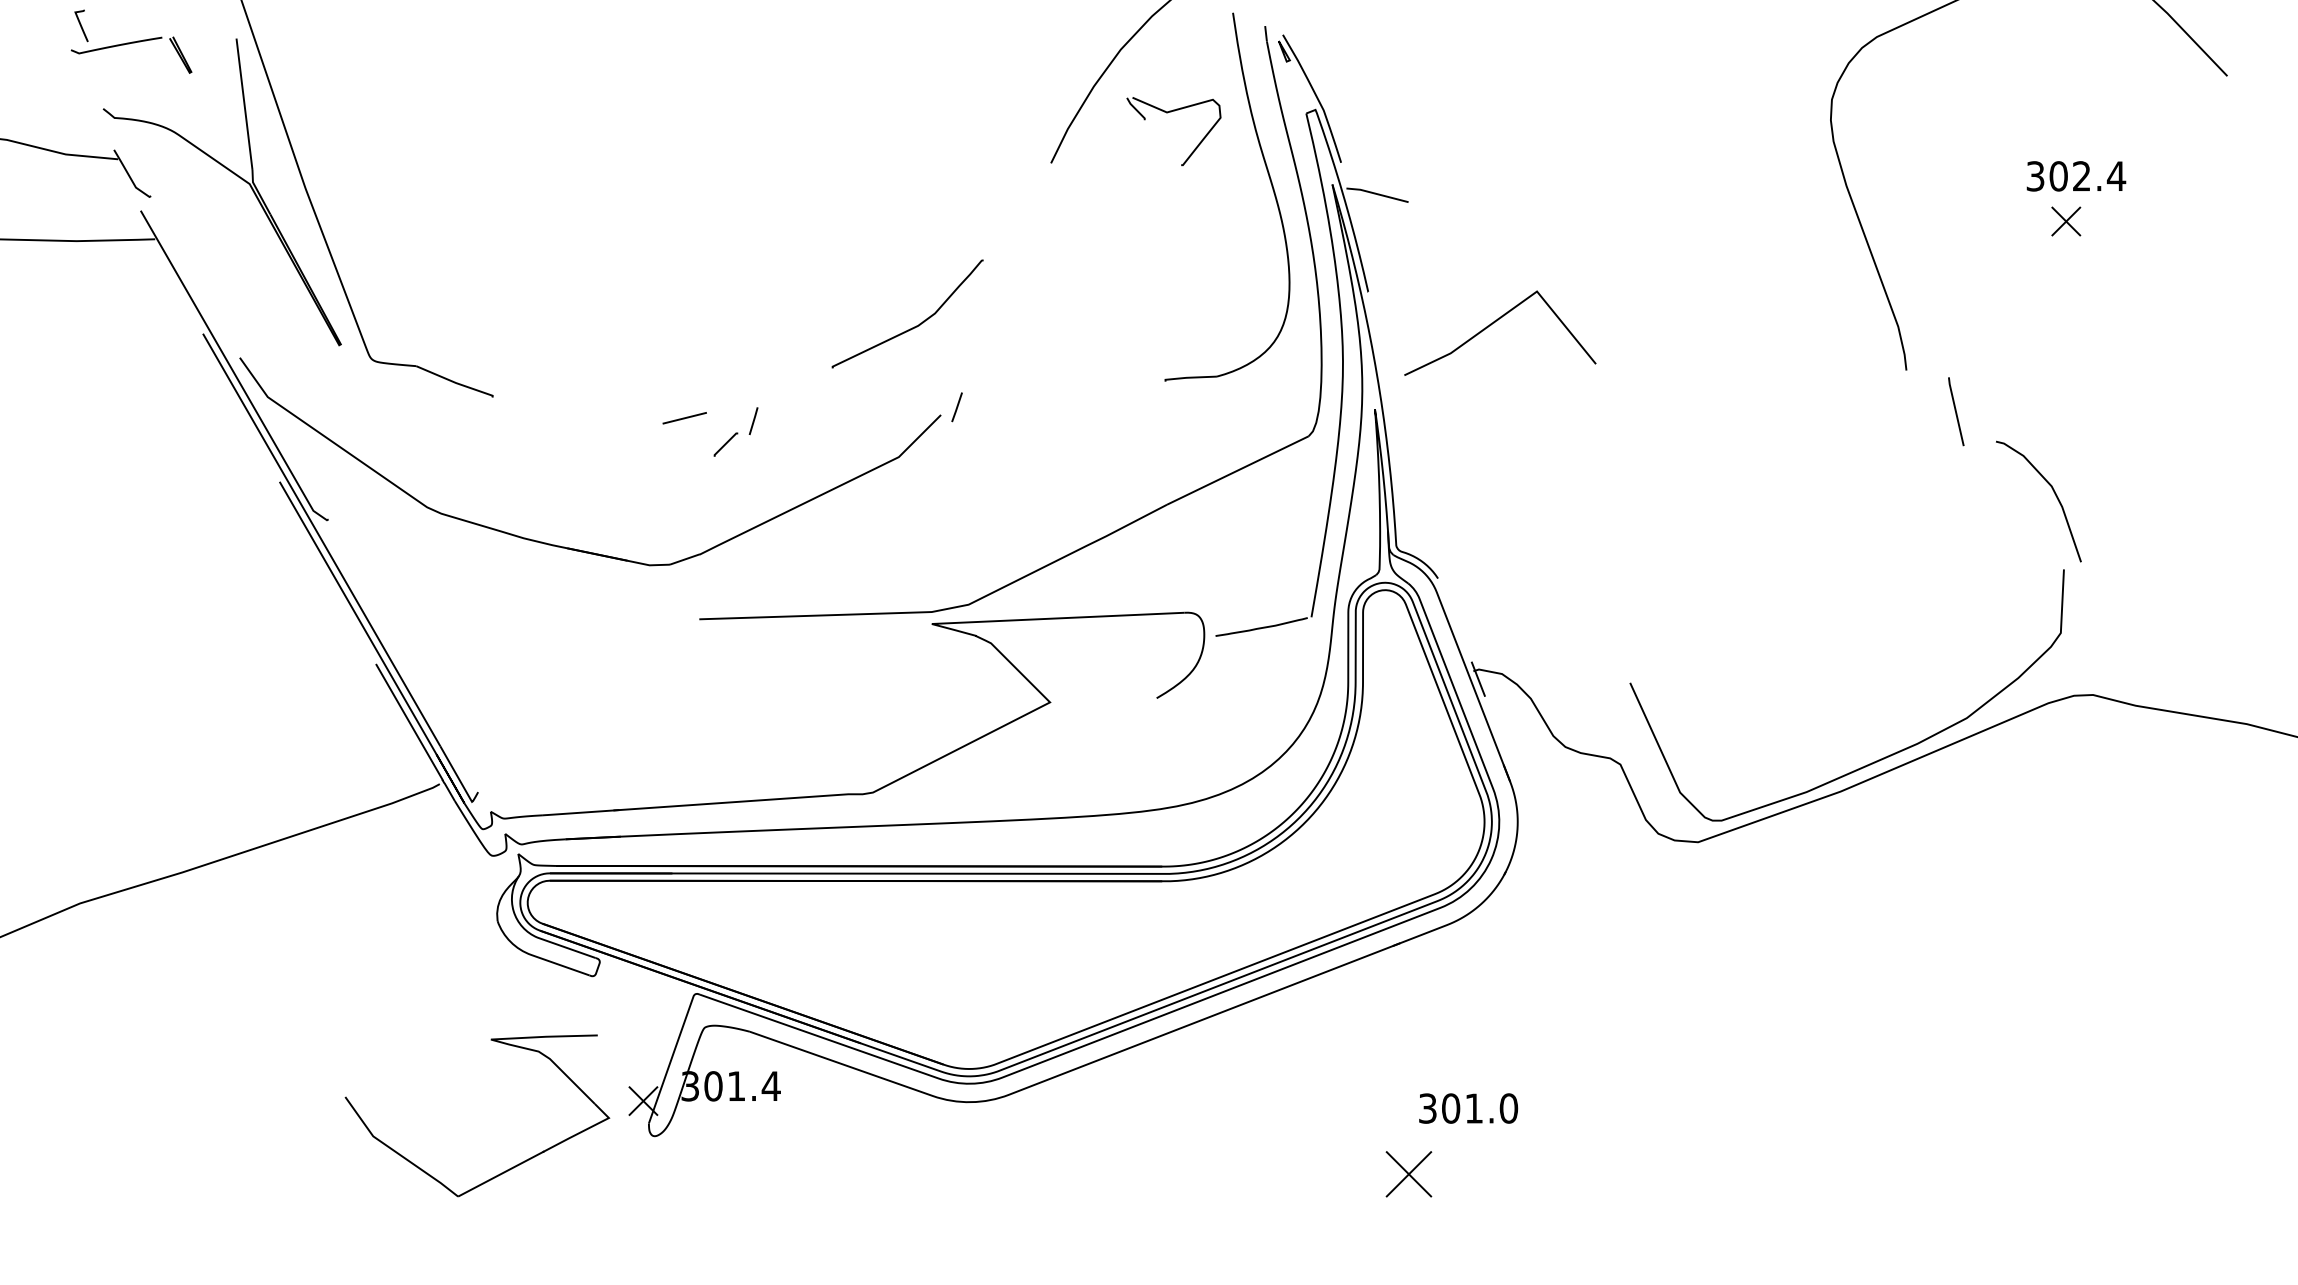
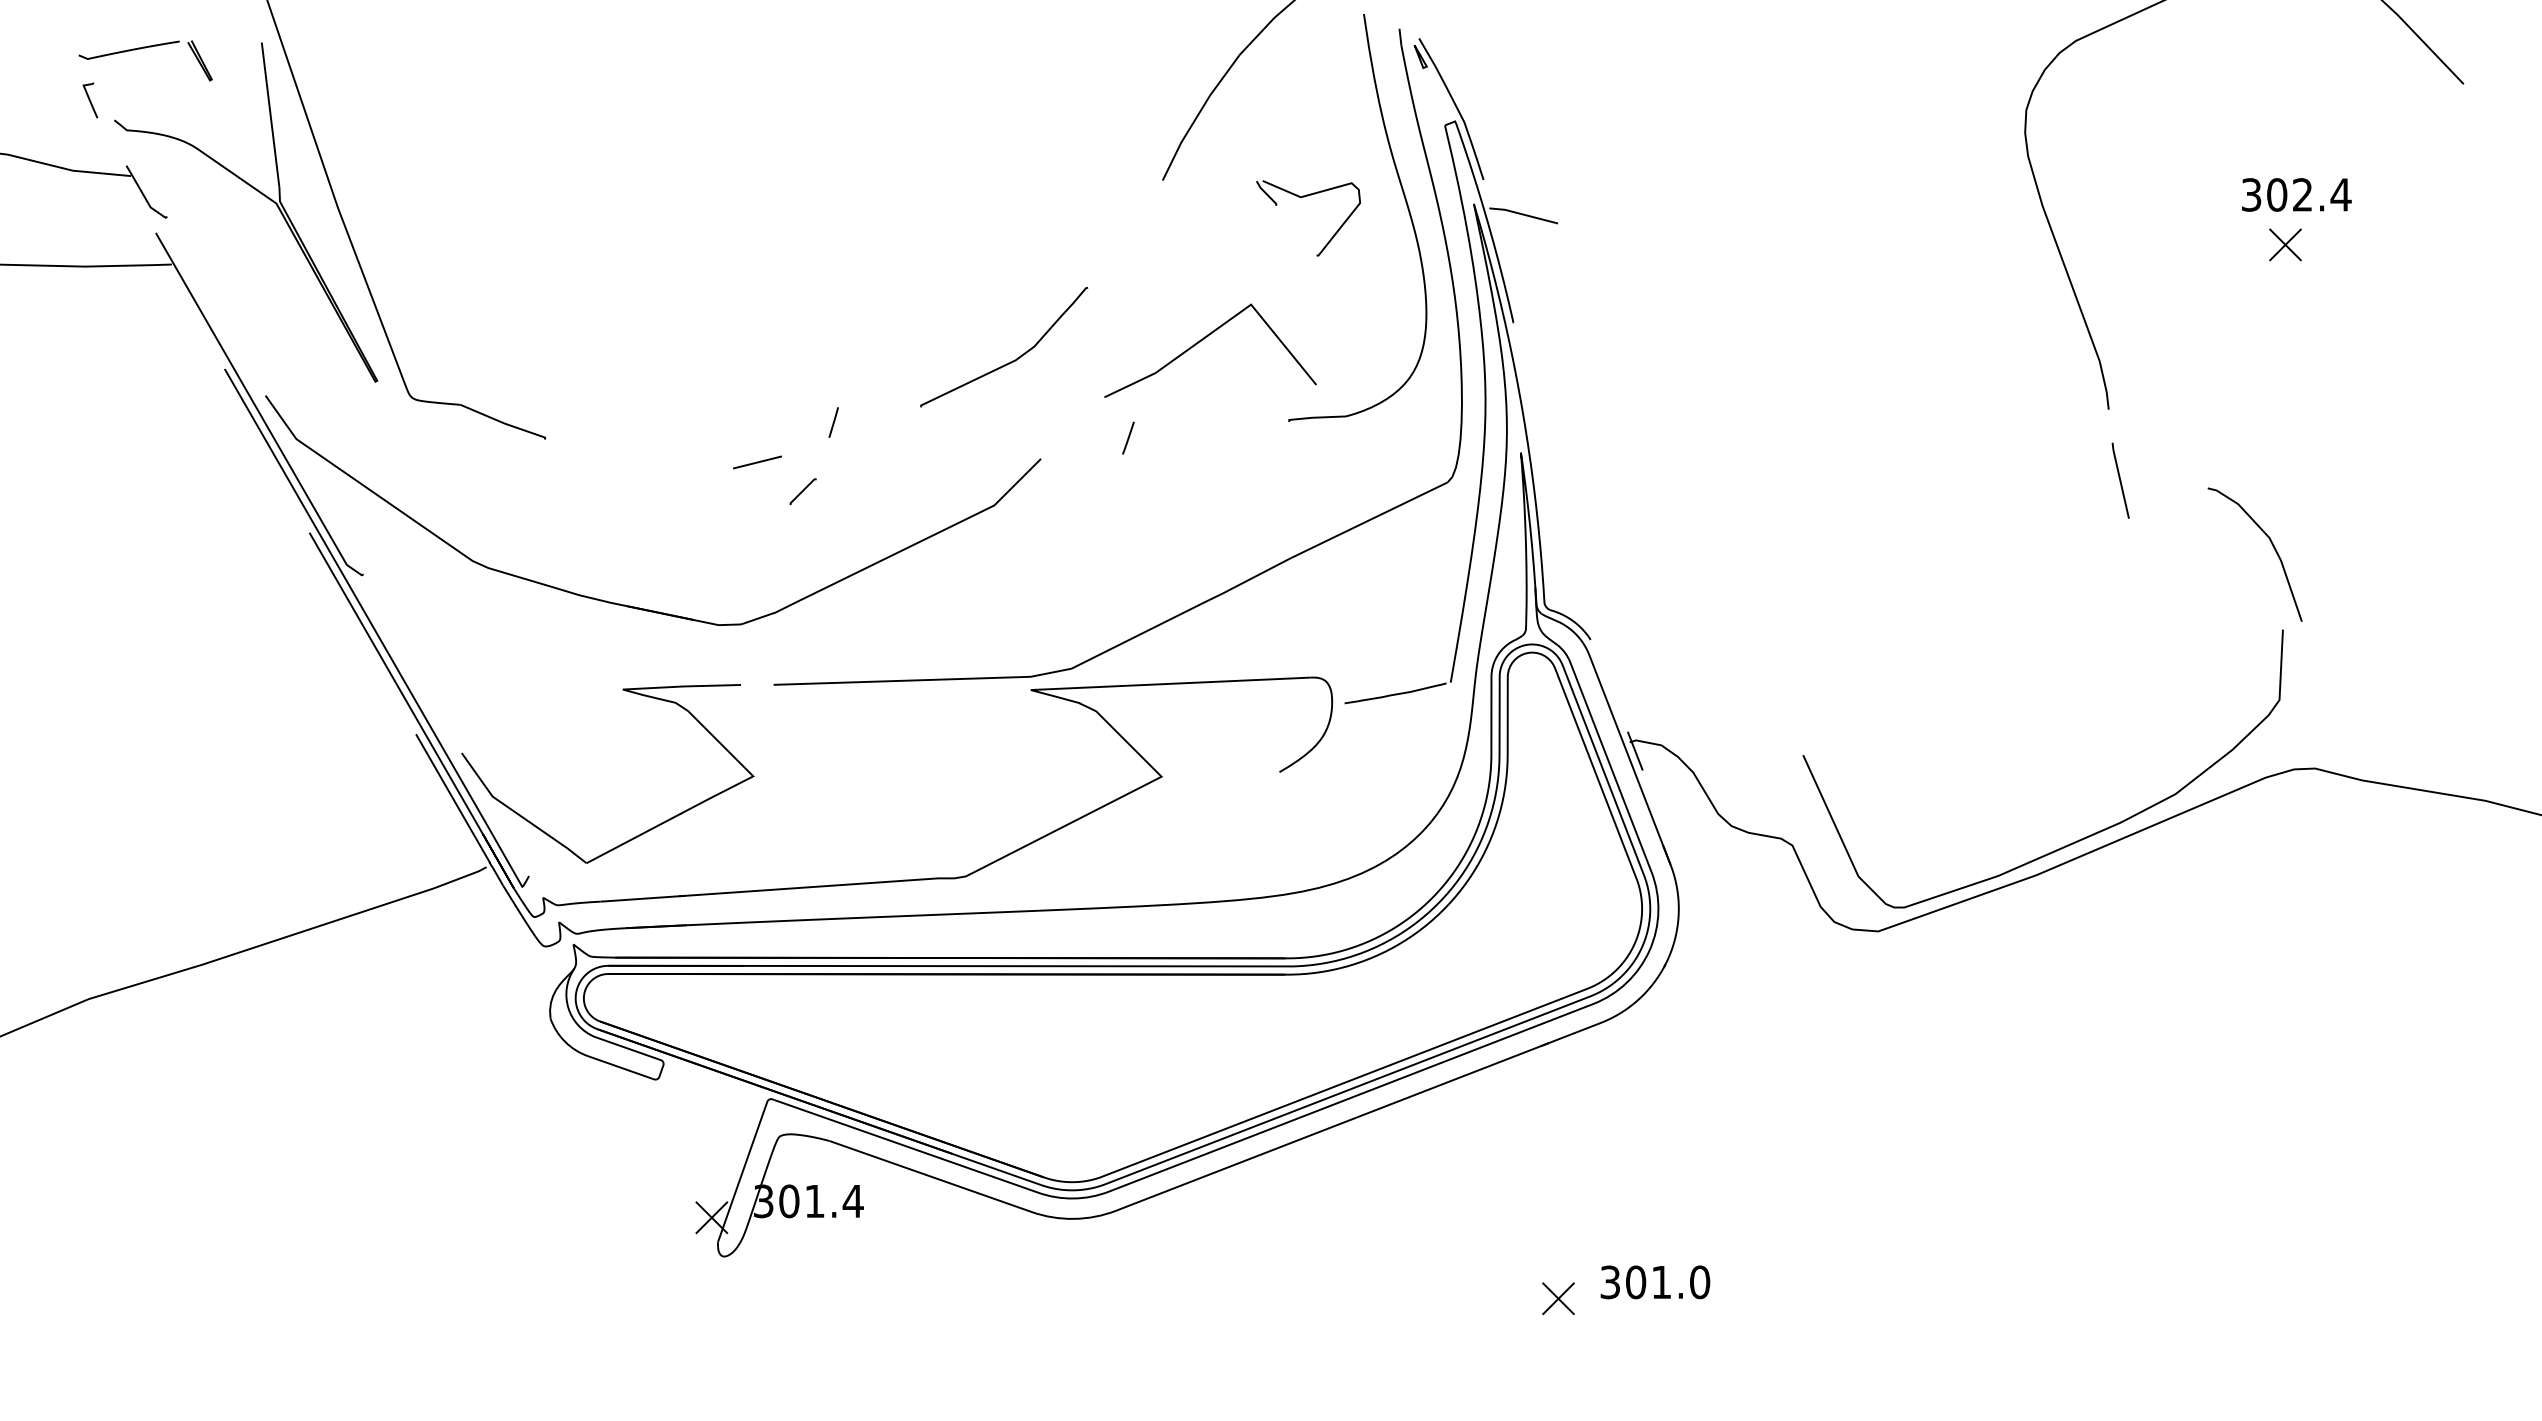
curve: (81, 25) -> (90, 99), moved
part: (1167, 113) -> (1301, 198), moved
curve: (1494, 323) -> (1204, 339), moved
line: (956, 407) -> (1127, 438), moved
line: (1956, 411) -> (2120, 480), moved
line: (753, 421) -> (833, 422), moved
text: (1468, 1108) -> (1655, 1282), moved
part: (505, 1170) -> (638, 834), moved
part: (1408, 1174) -> (1558, 1298), size x0.62

